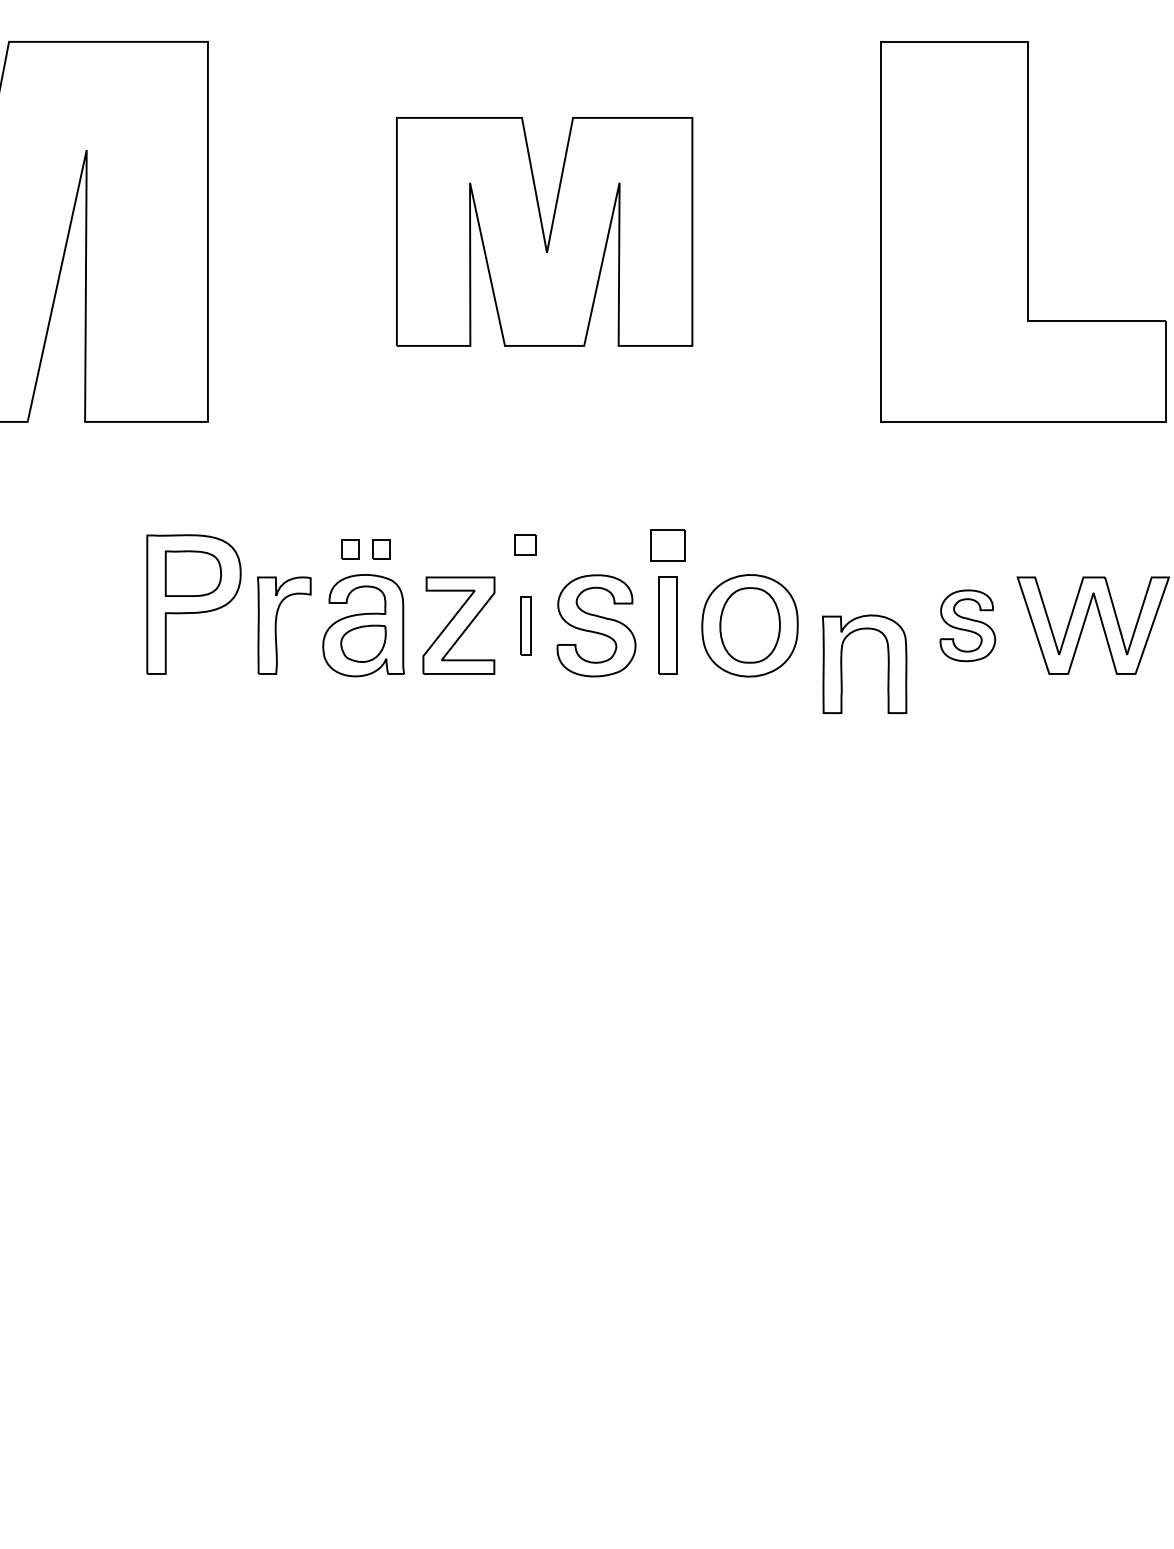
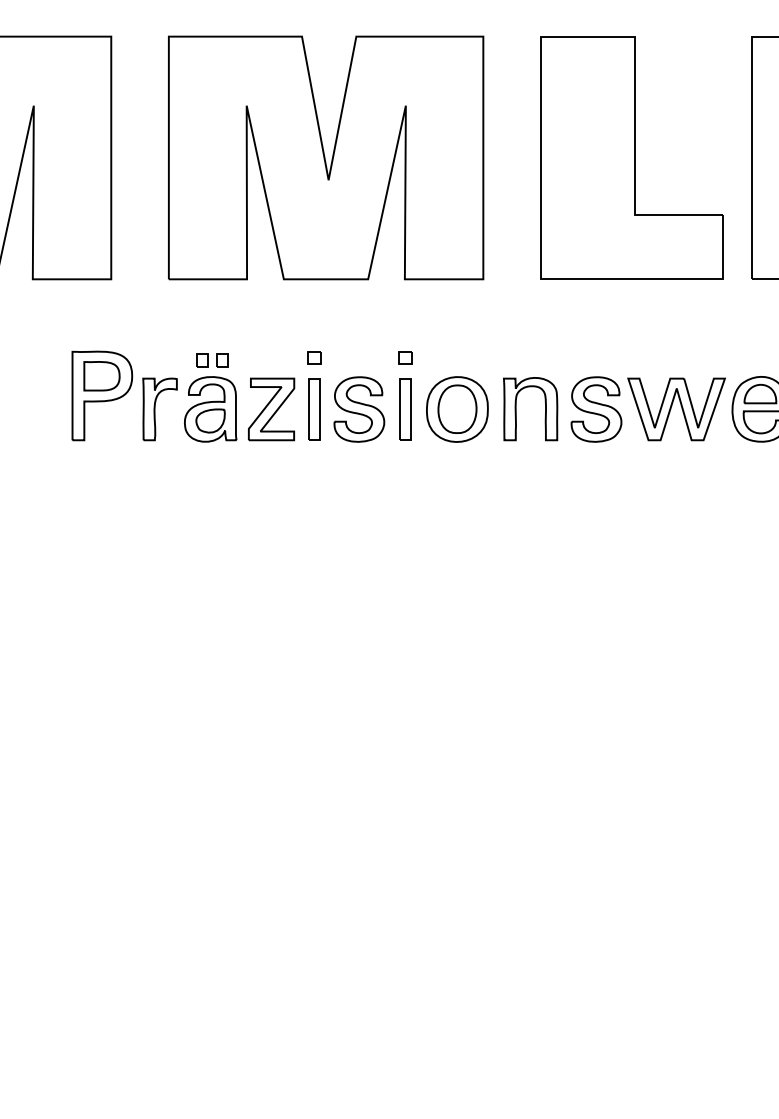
part: (545, 231) -> (326, 157), size x1.67
part: (668, 544) -> (405, 357), size x0.62
part: (526, 625) -> (314, 409), size x1.67
part: (967, 625) -> (596, 409), size x1.43
part: (842, 664) -> (516, 409), moved

